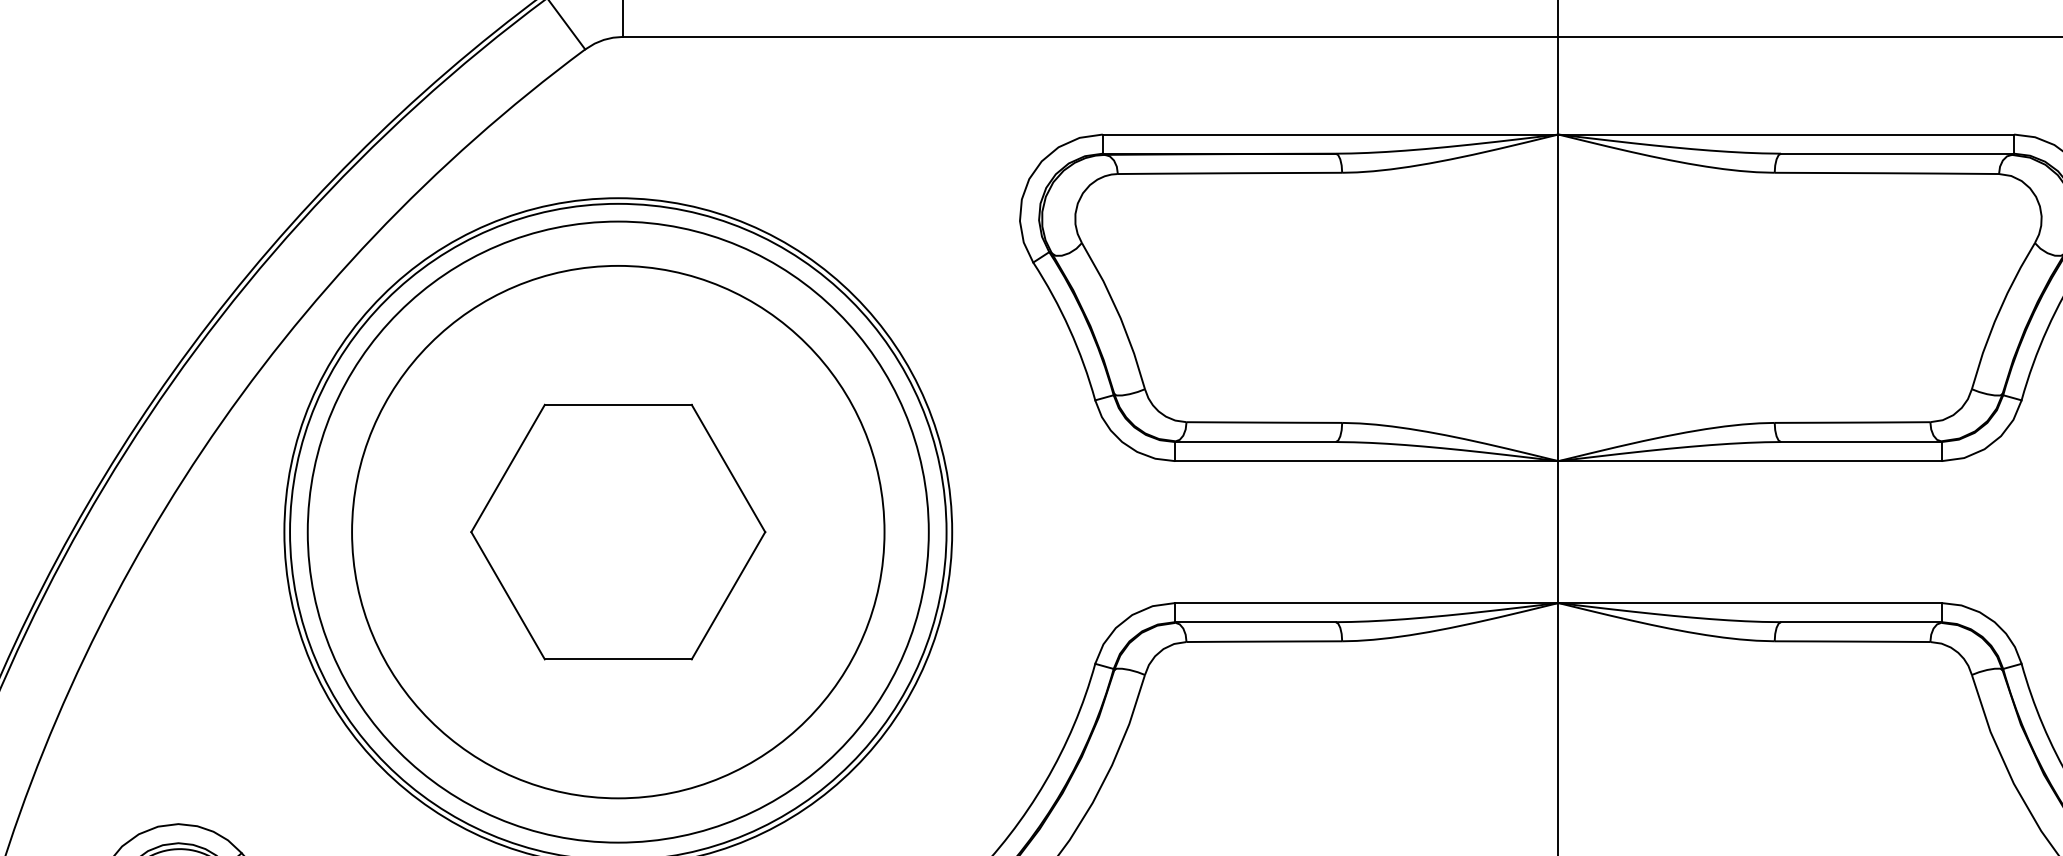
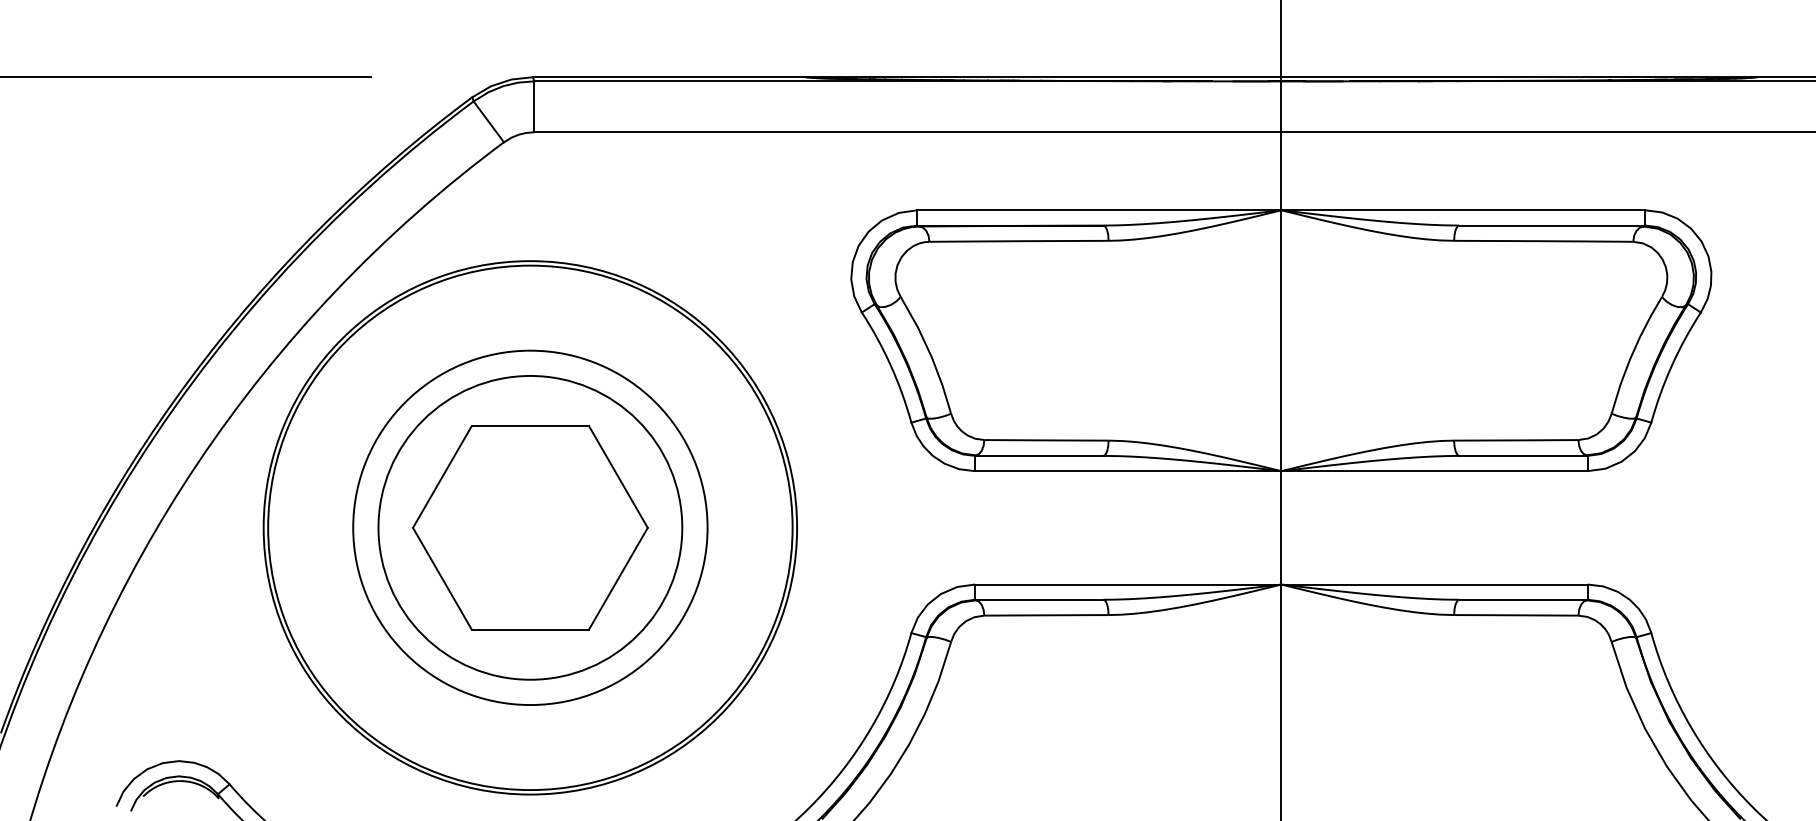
circle: (618, 531) -> (530, 527), size x0.71
circle: (618, 531) -> (530, 527), size x0.71

